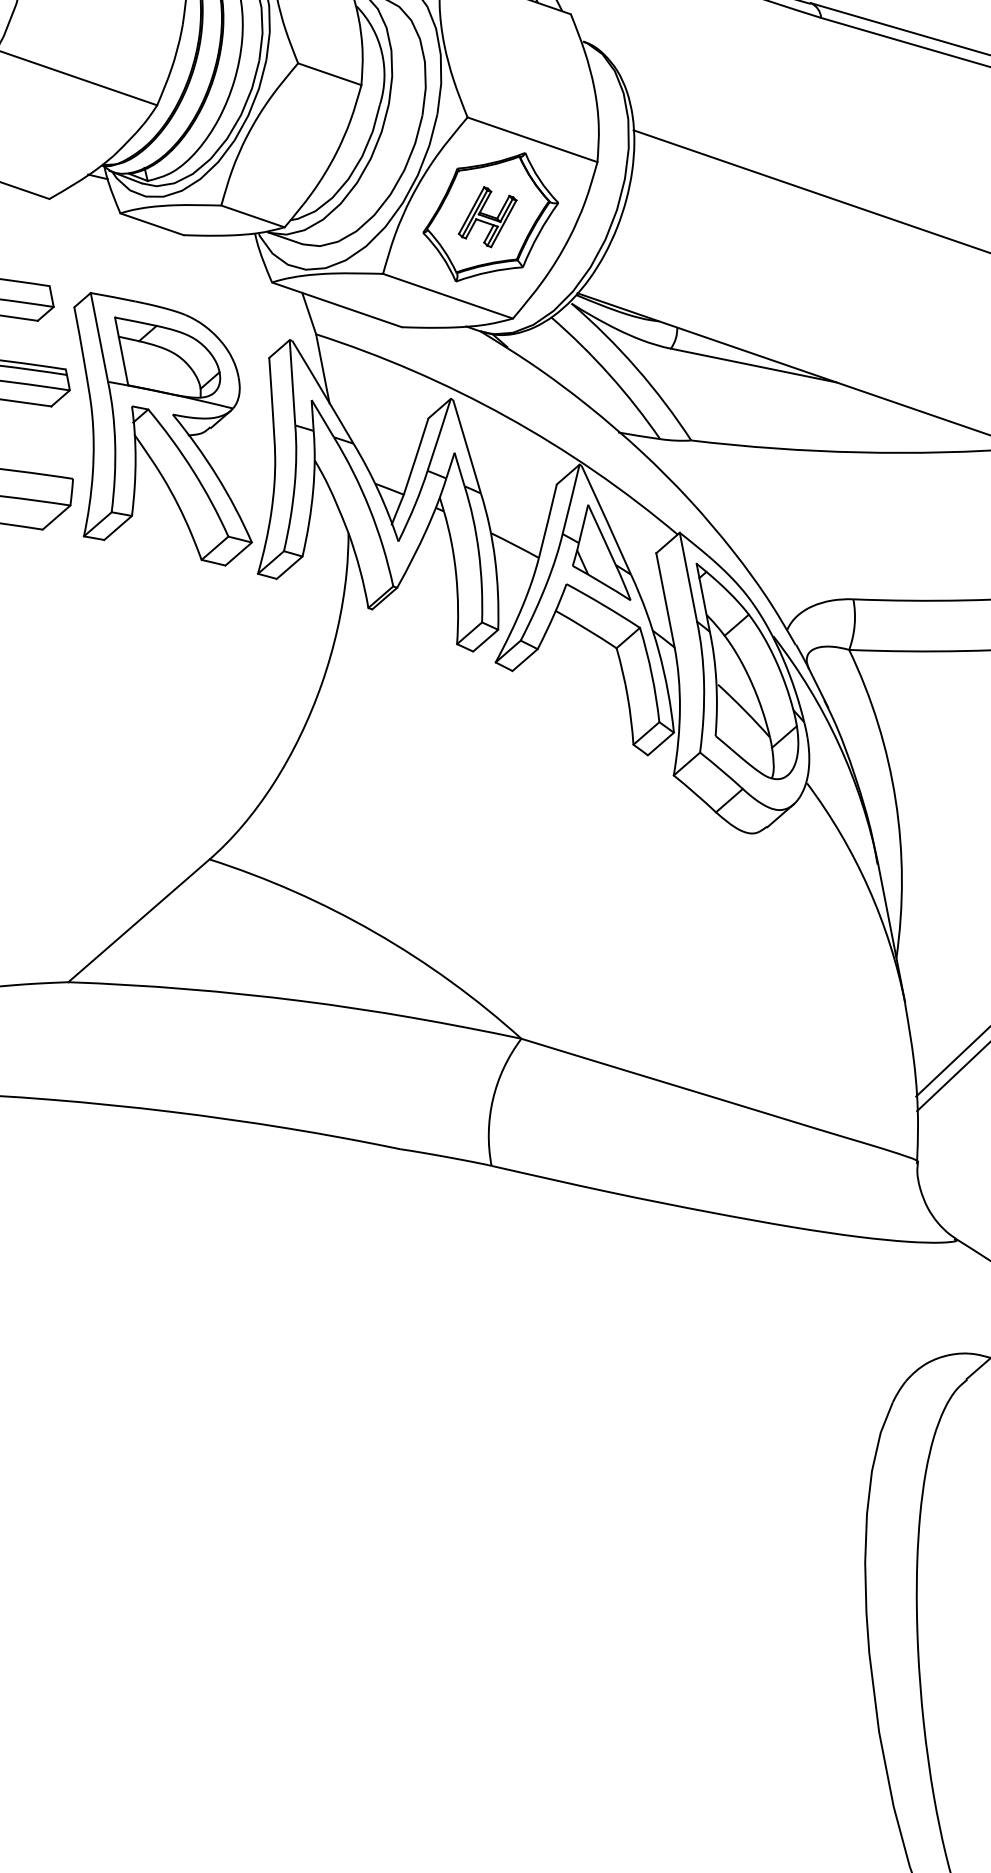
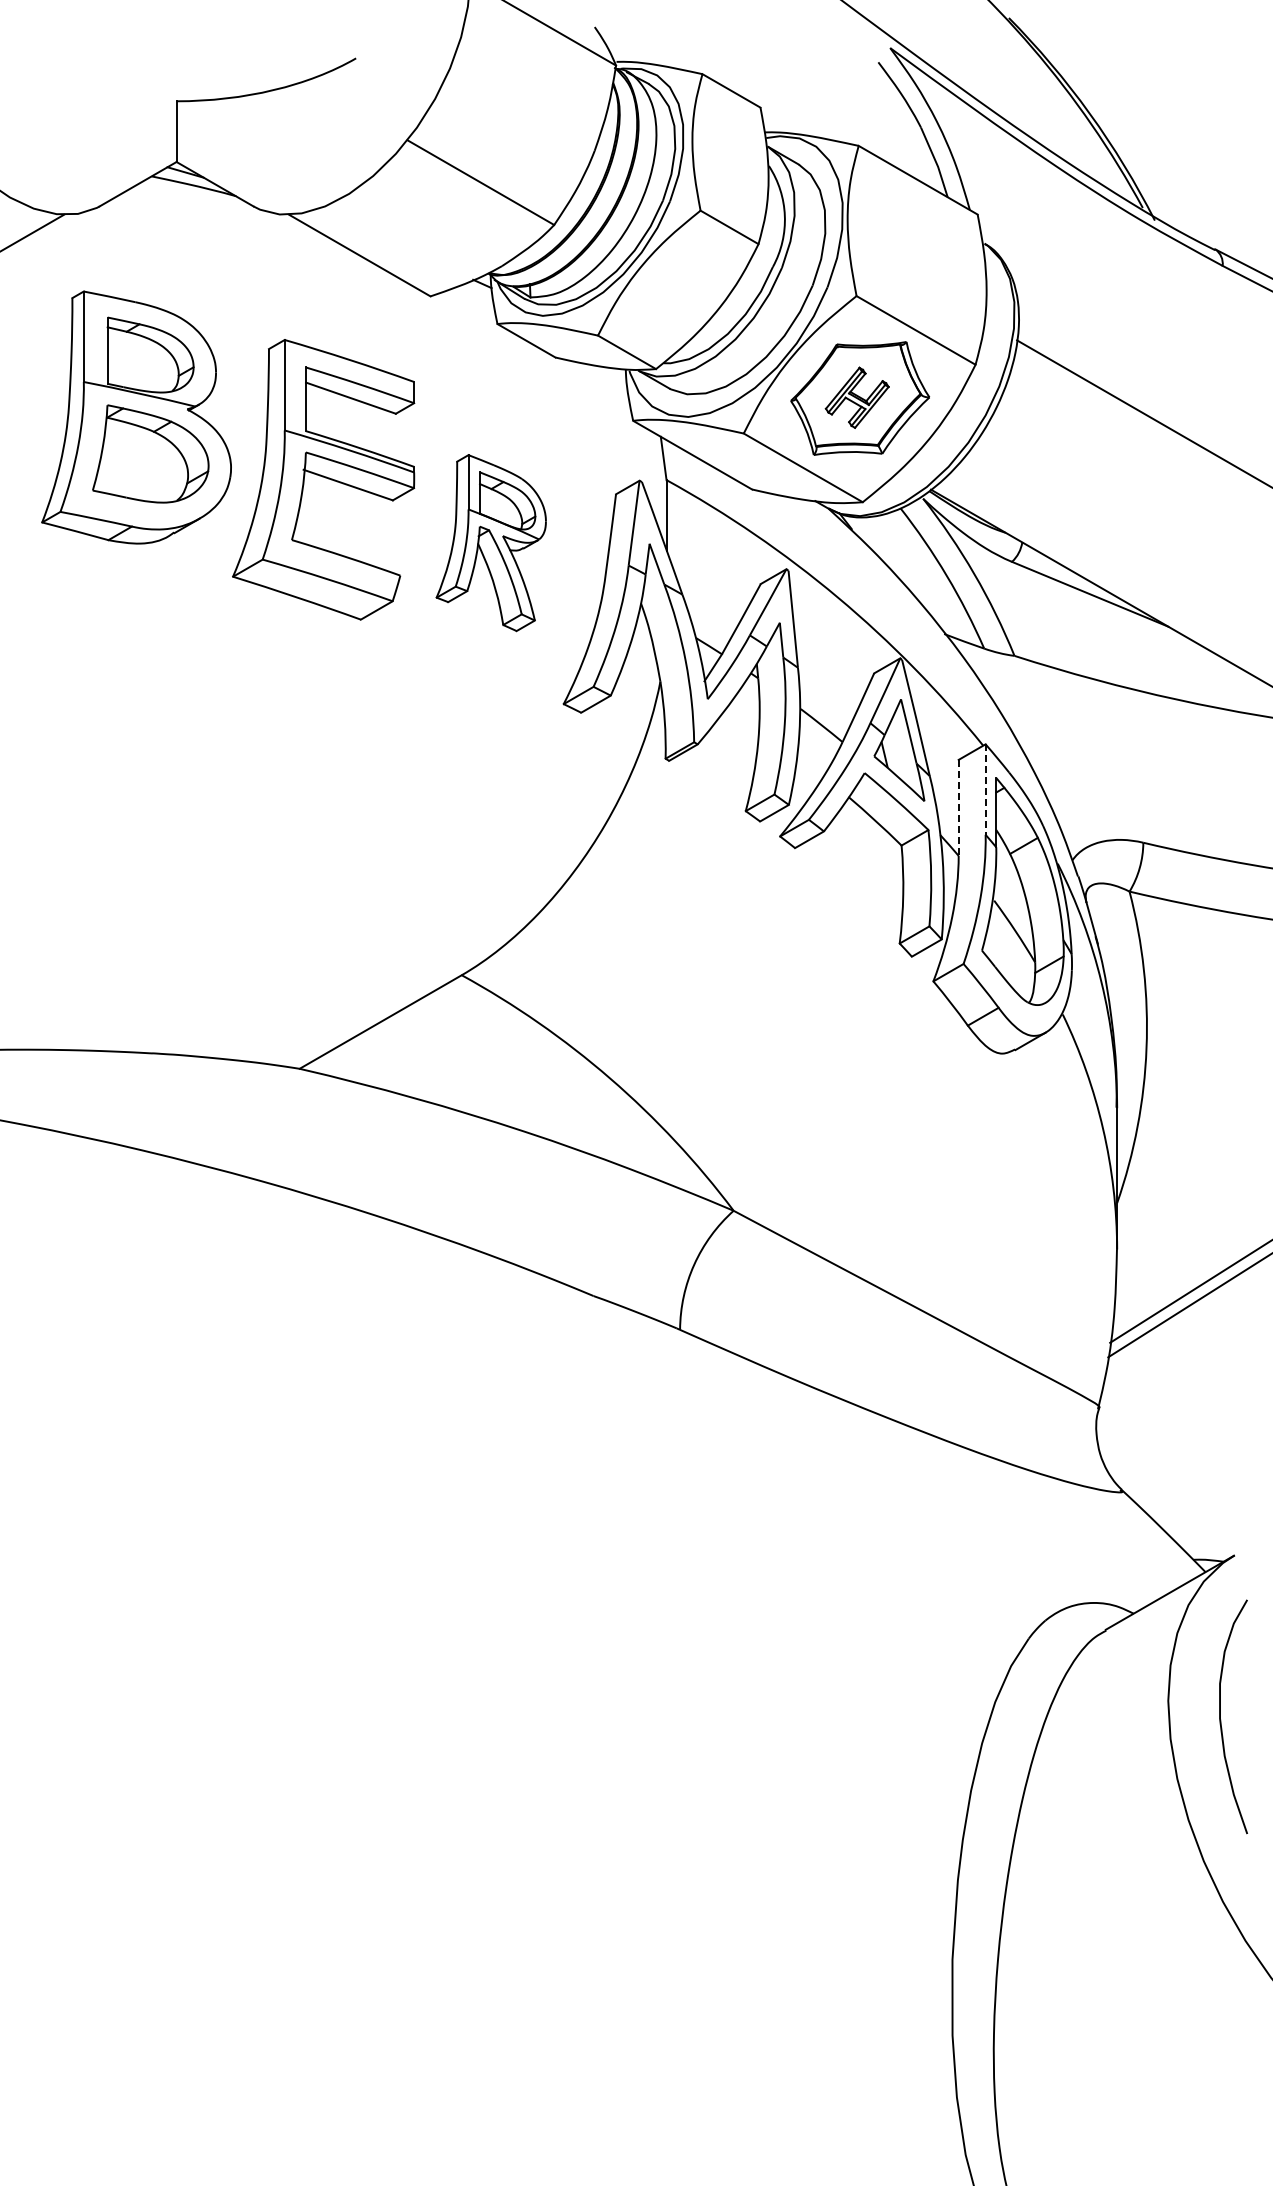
part: (156, 428) -> (491, 542), size x0.6
line: (688, 578) -> (985, 790), solid -> dashed
line: (665, 600) -> (958, 808), solid -> dashed

